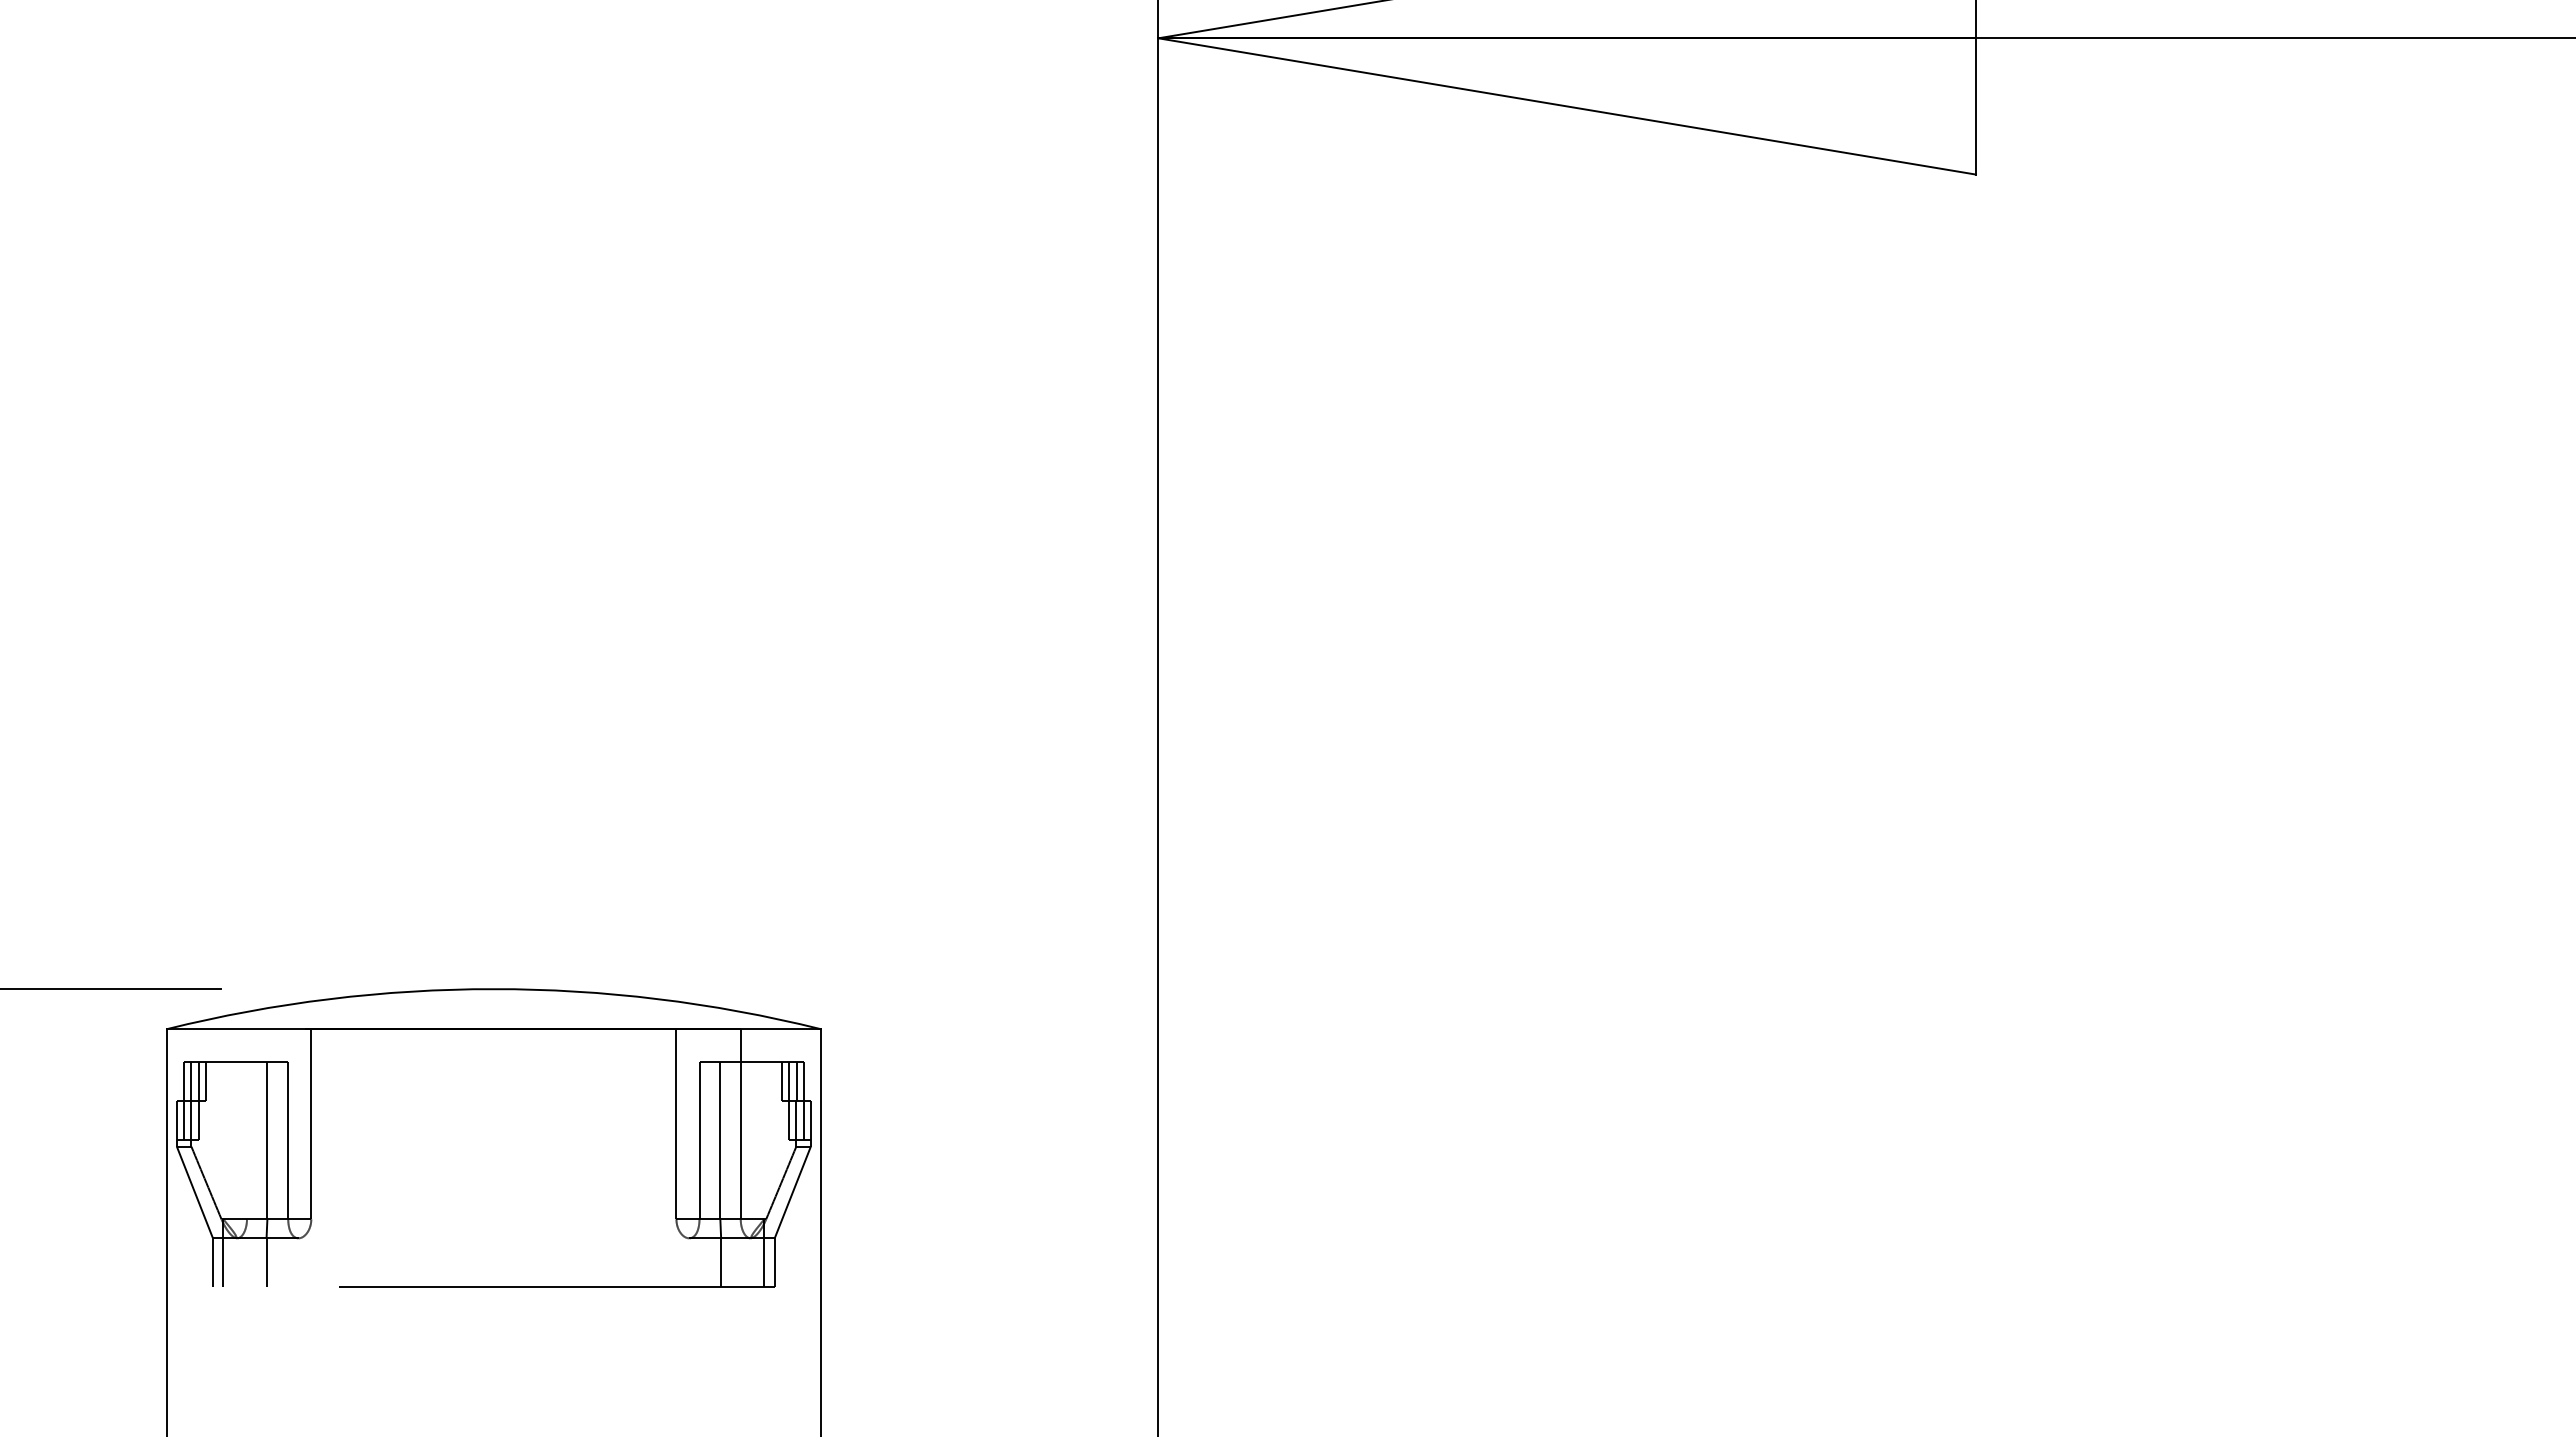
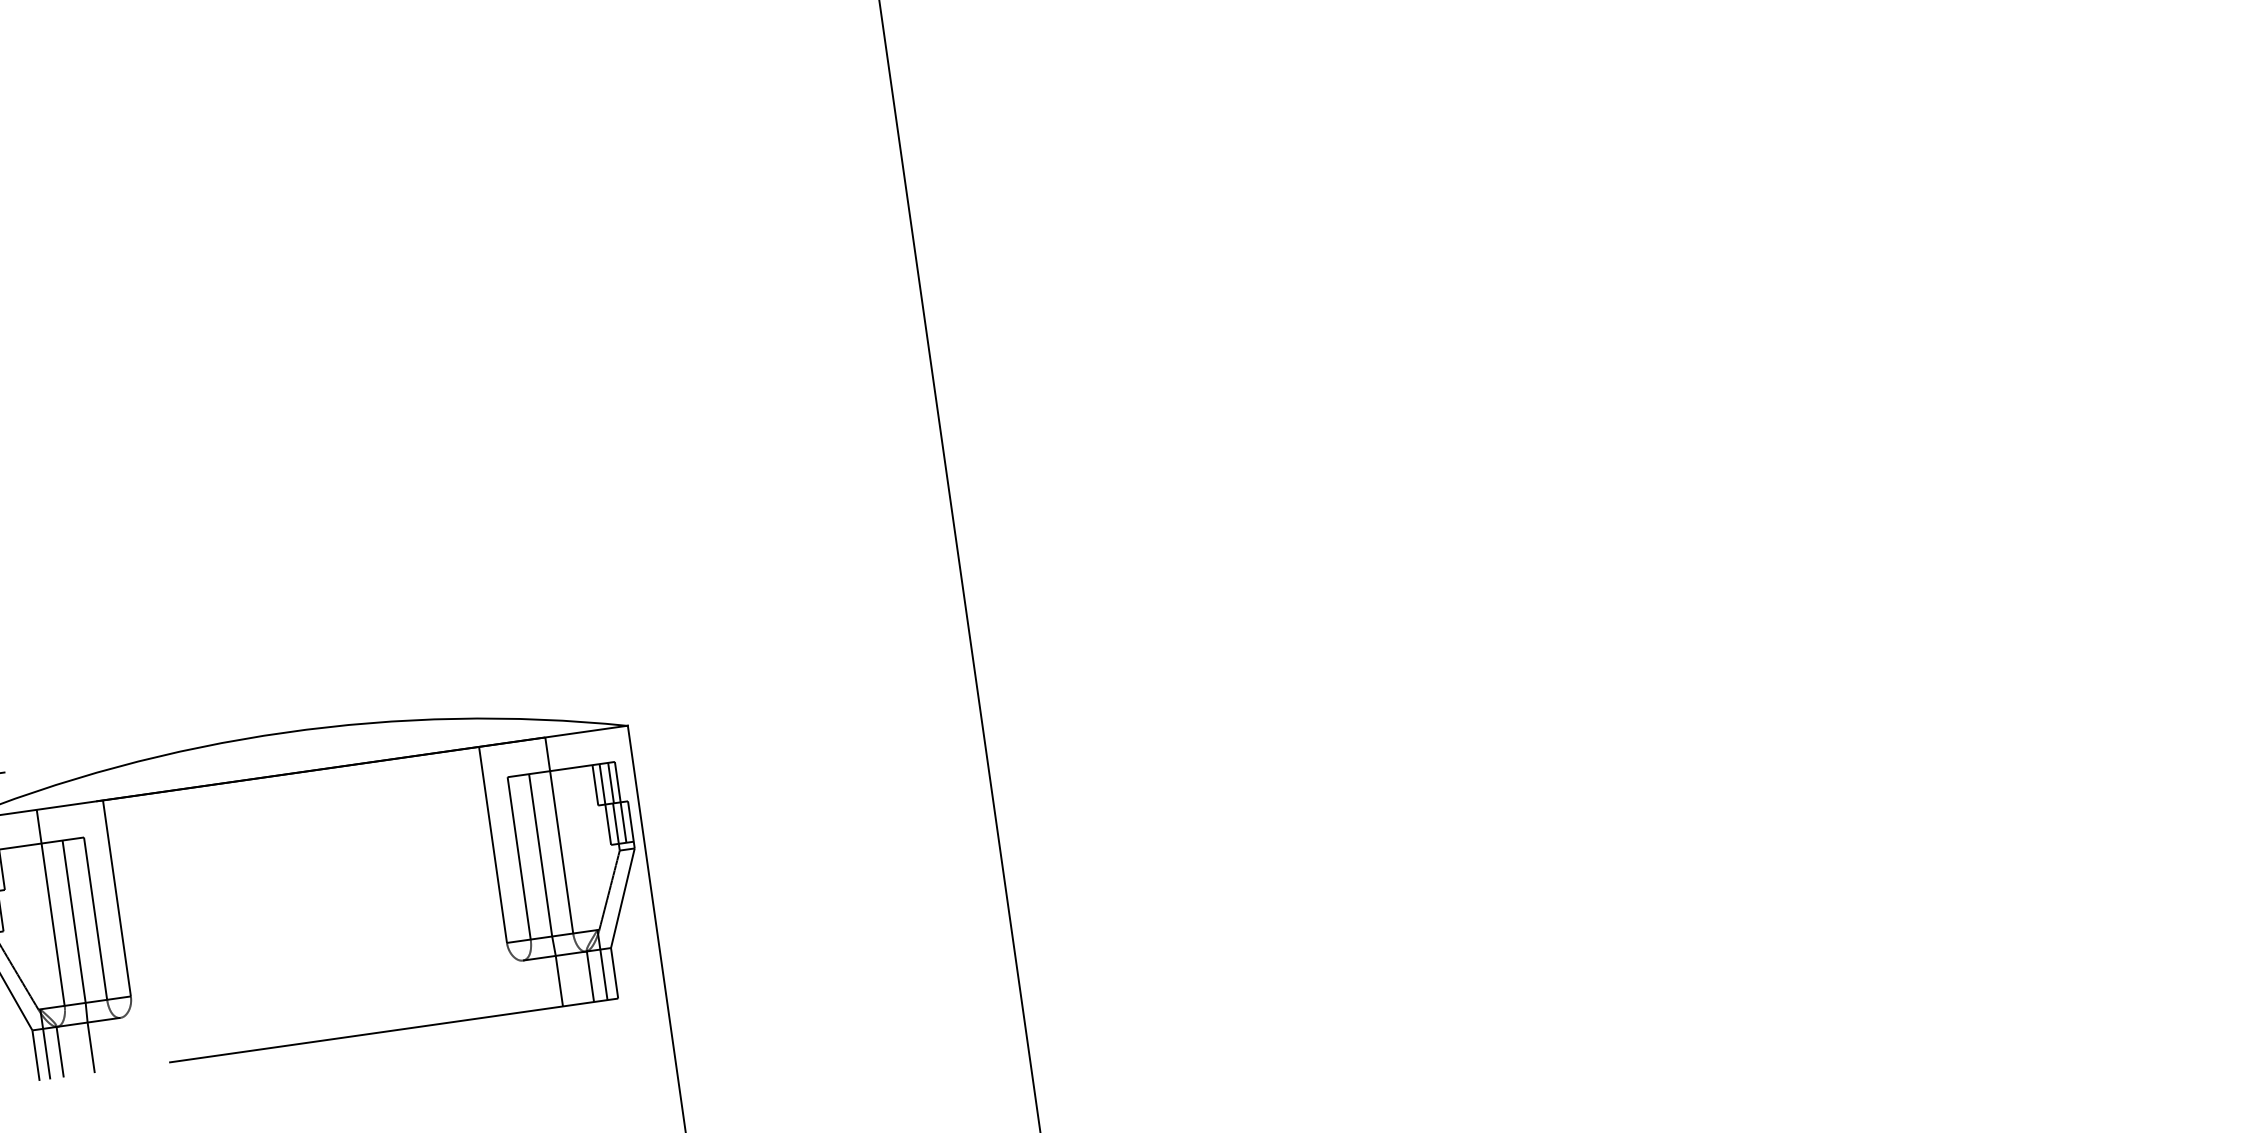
line: (246, 1123) -> (50, 907), added
line: (236, 1262) -> (60, 1051), added
line: (751, 1262) -> (590, 976), added

